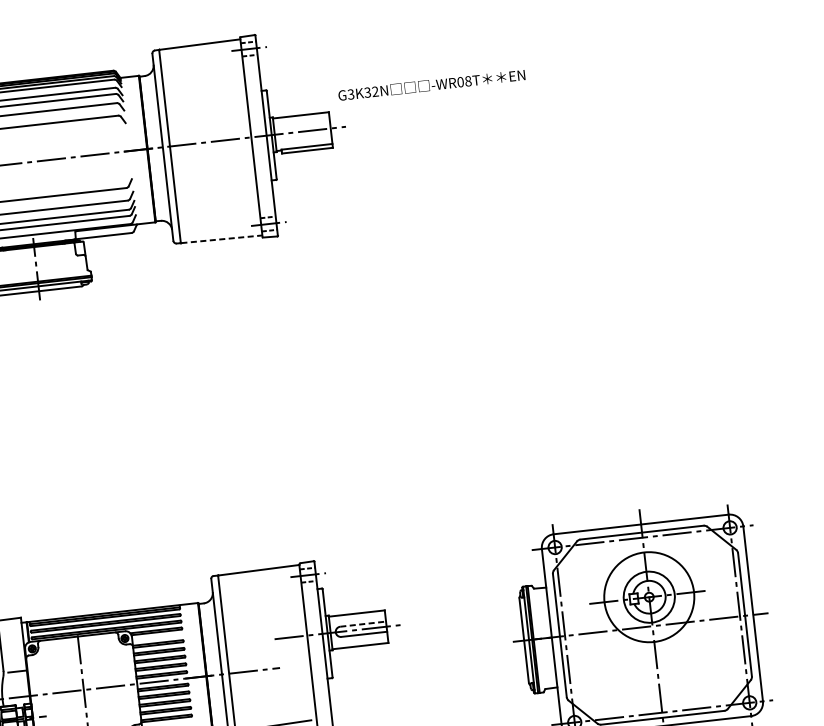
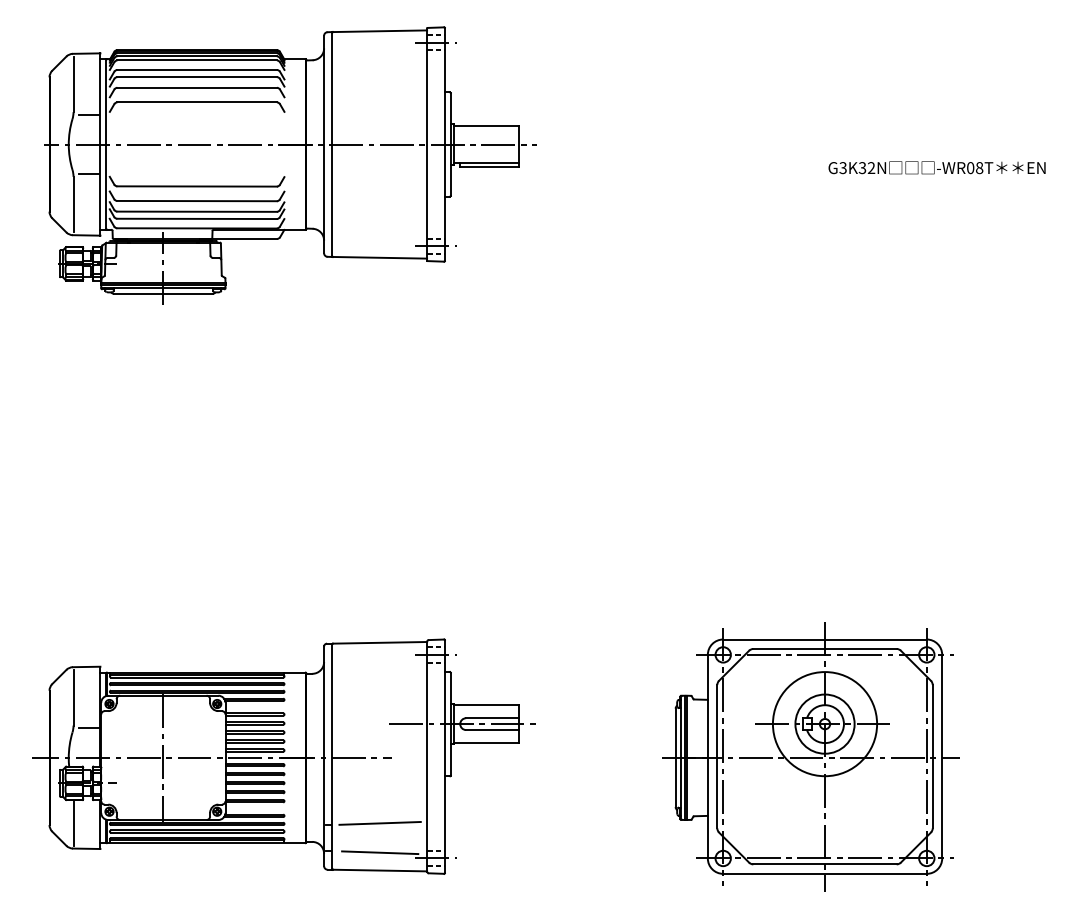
text: (431, 85) -> (936, 167), moved
line: (222, 239) -> (380, 257), dashed -> solid
line: (362, 624) -> (492, 718), dashed -> solid

